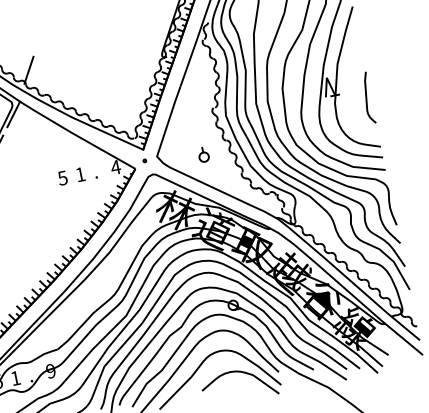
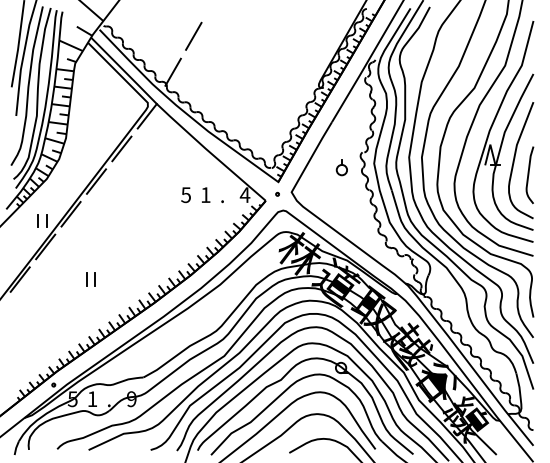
line: (40, 33) -> (193, 35), added
curve: (351, 85) -> (515, 158), added
part: (203, 154) -> (341, 167), moved

